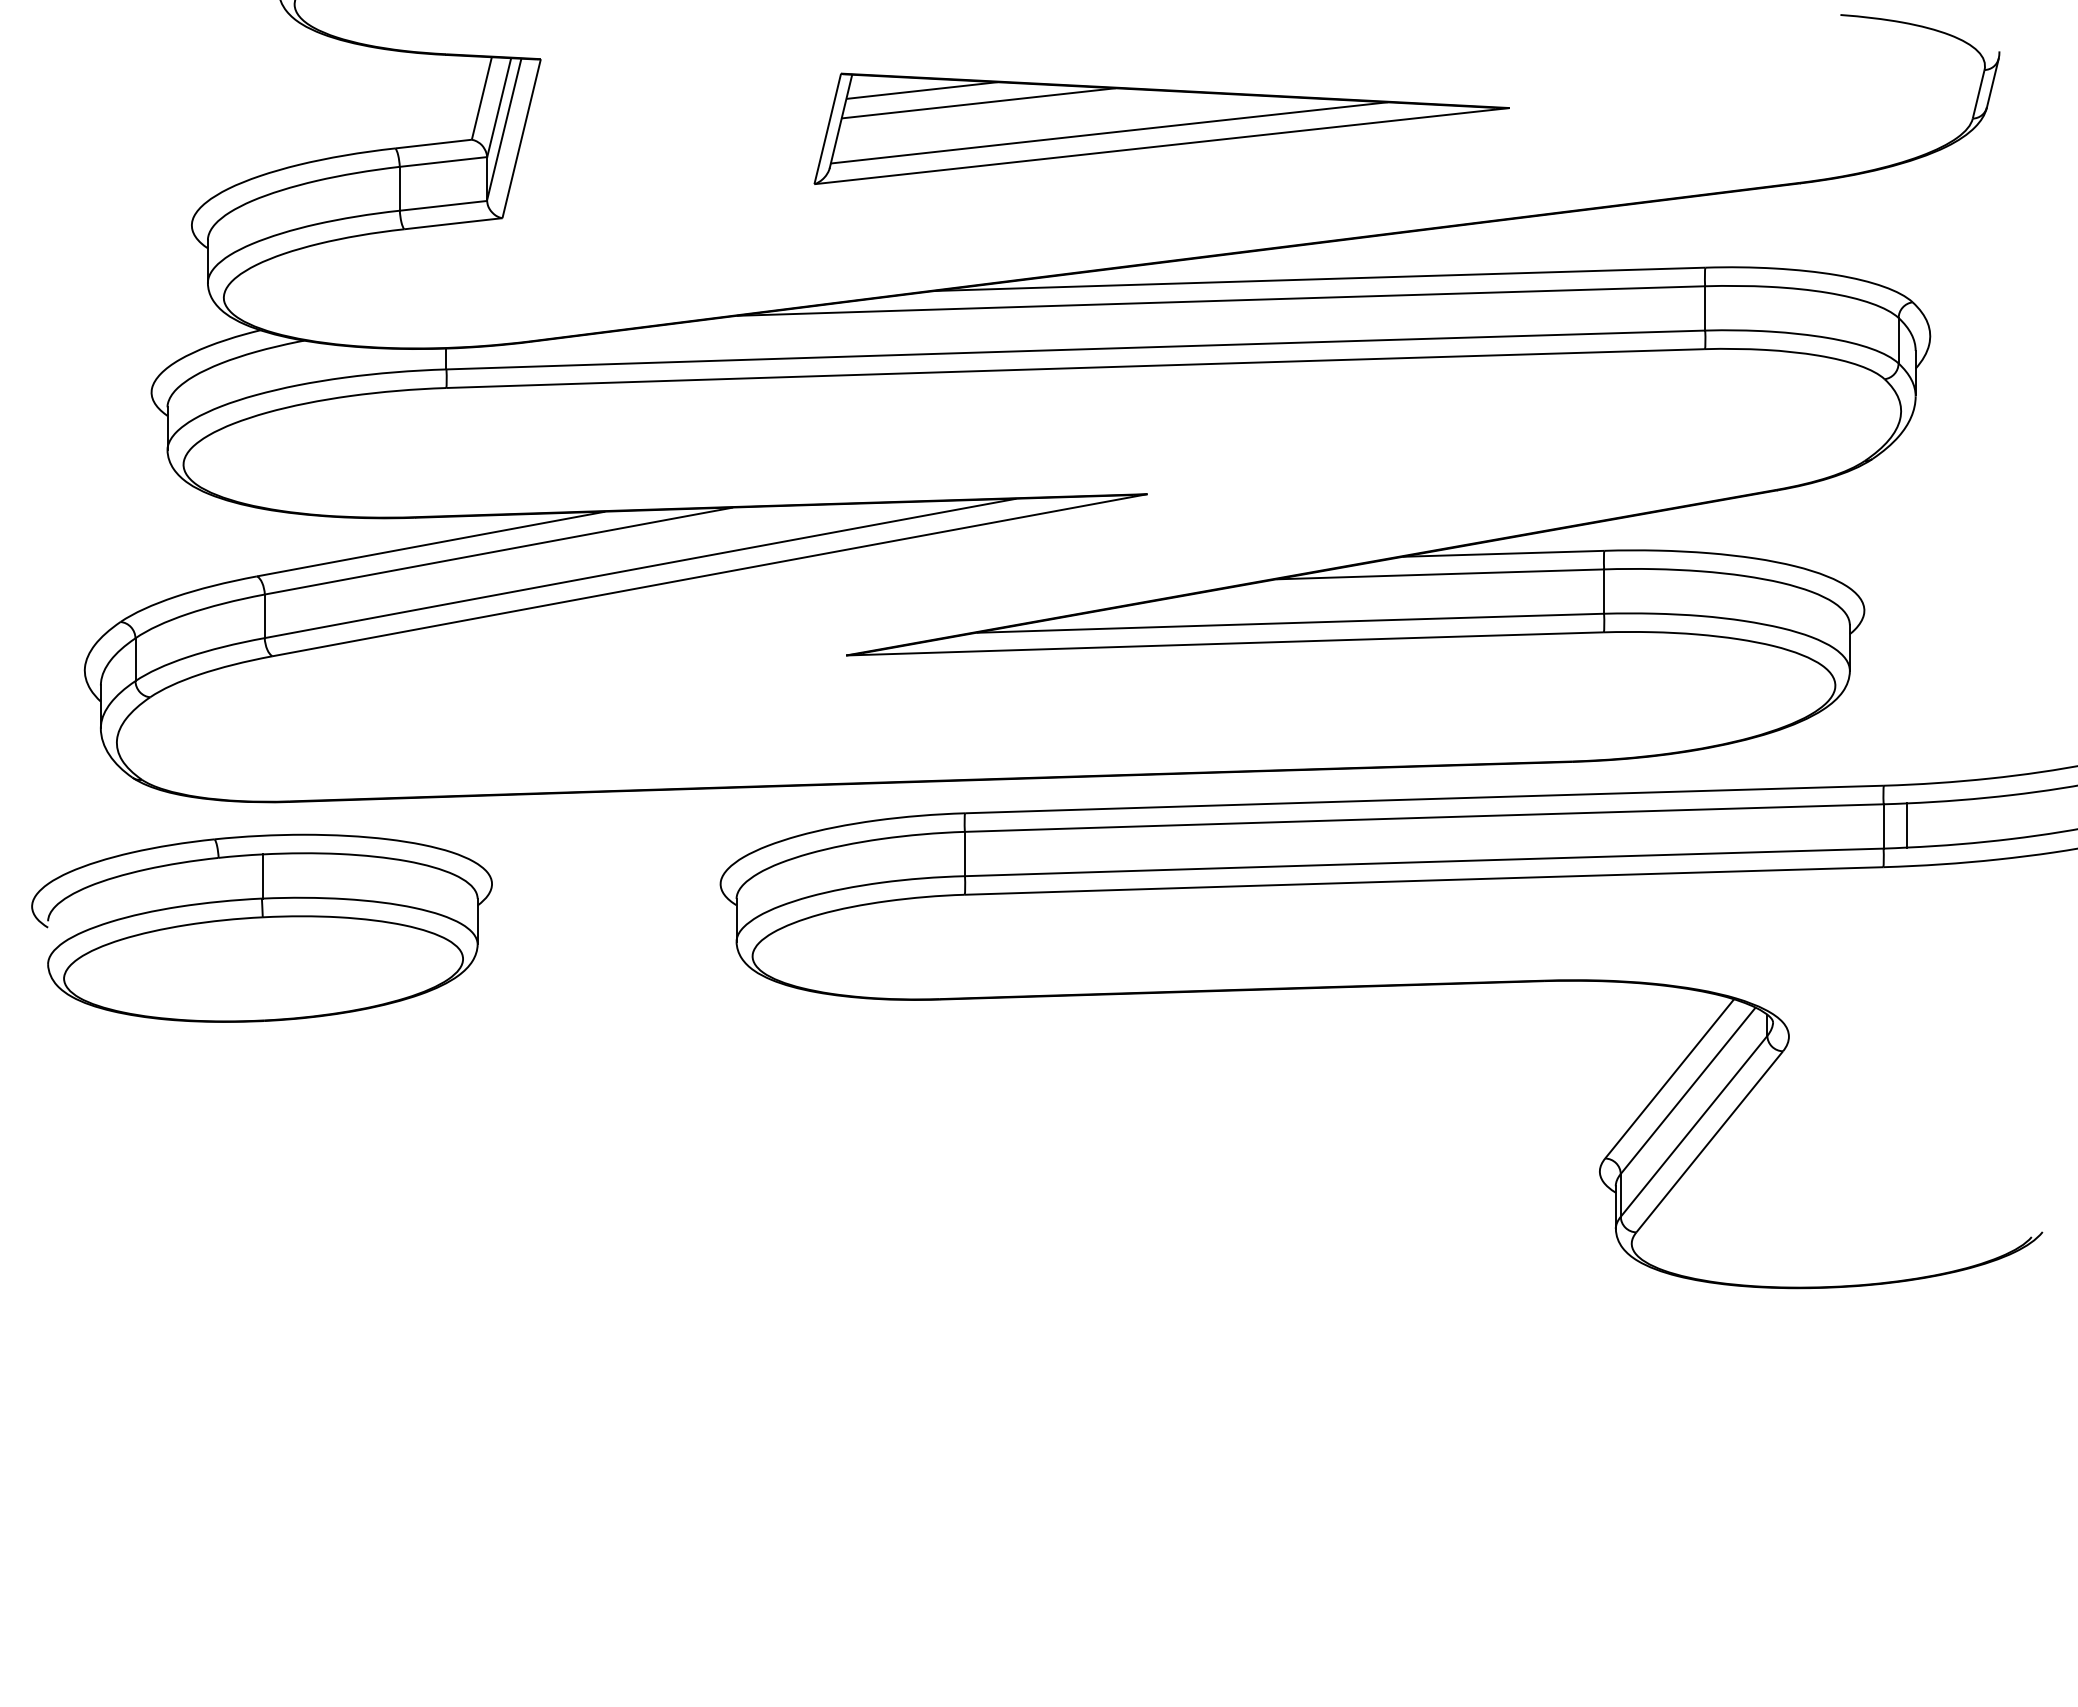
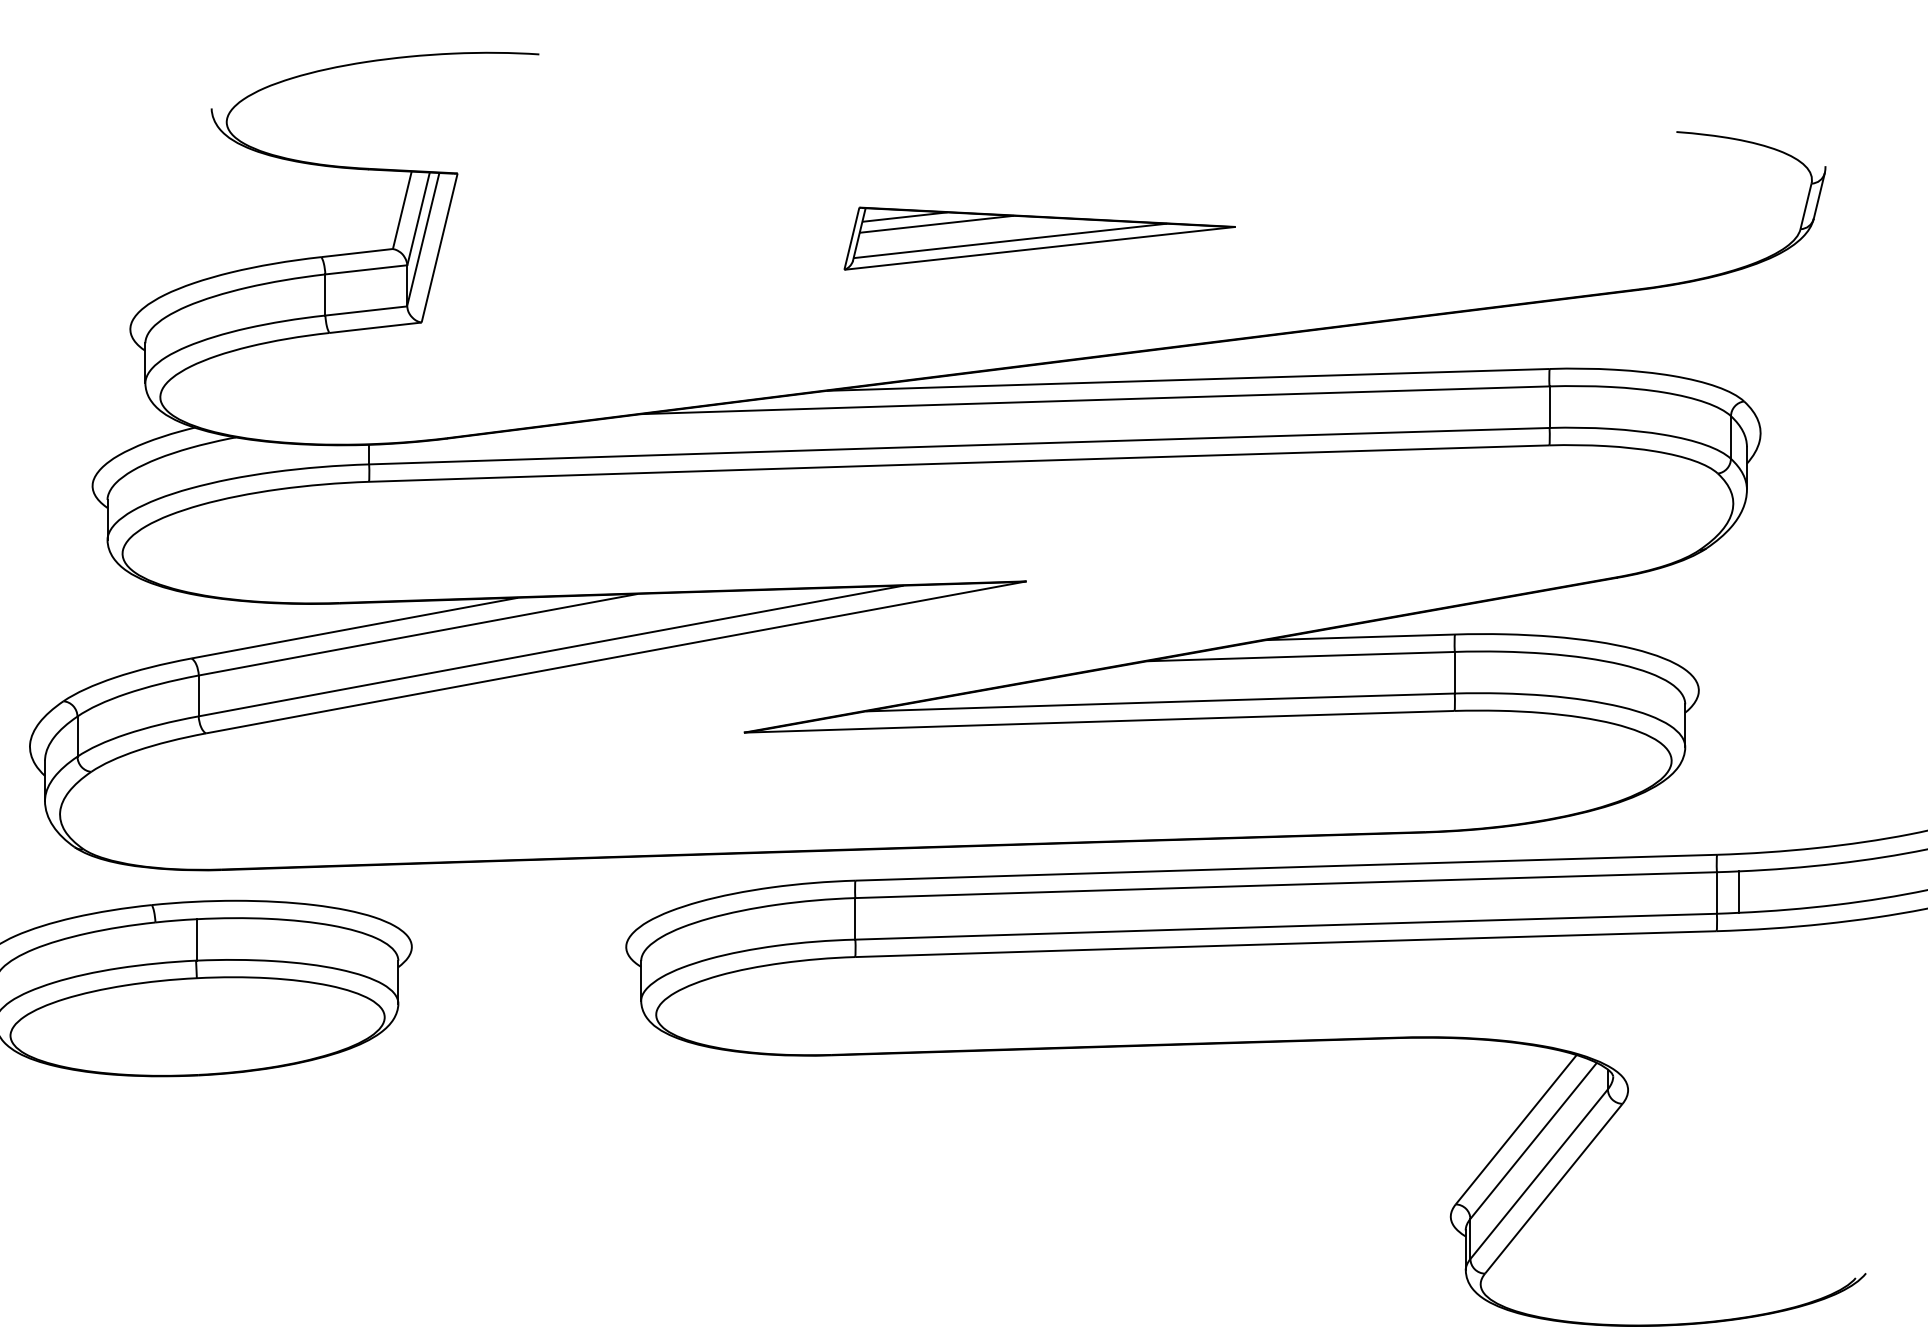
part: (1161, 128) -> (1039, 238), size x0.6

